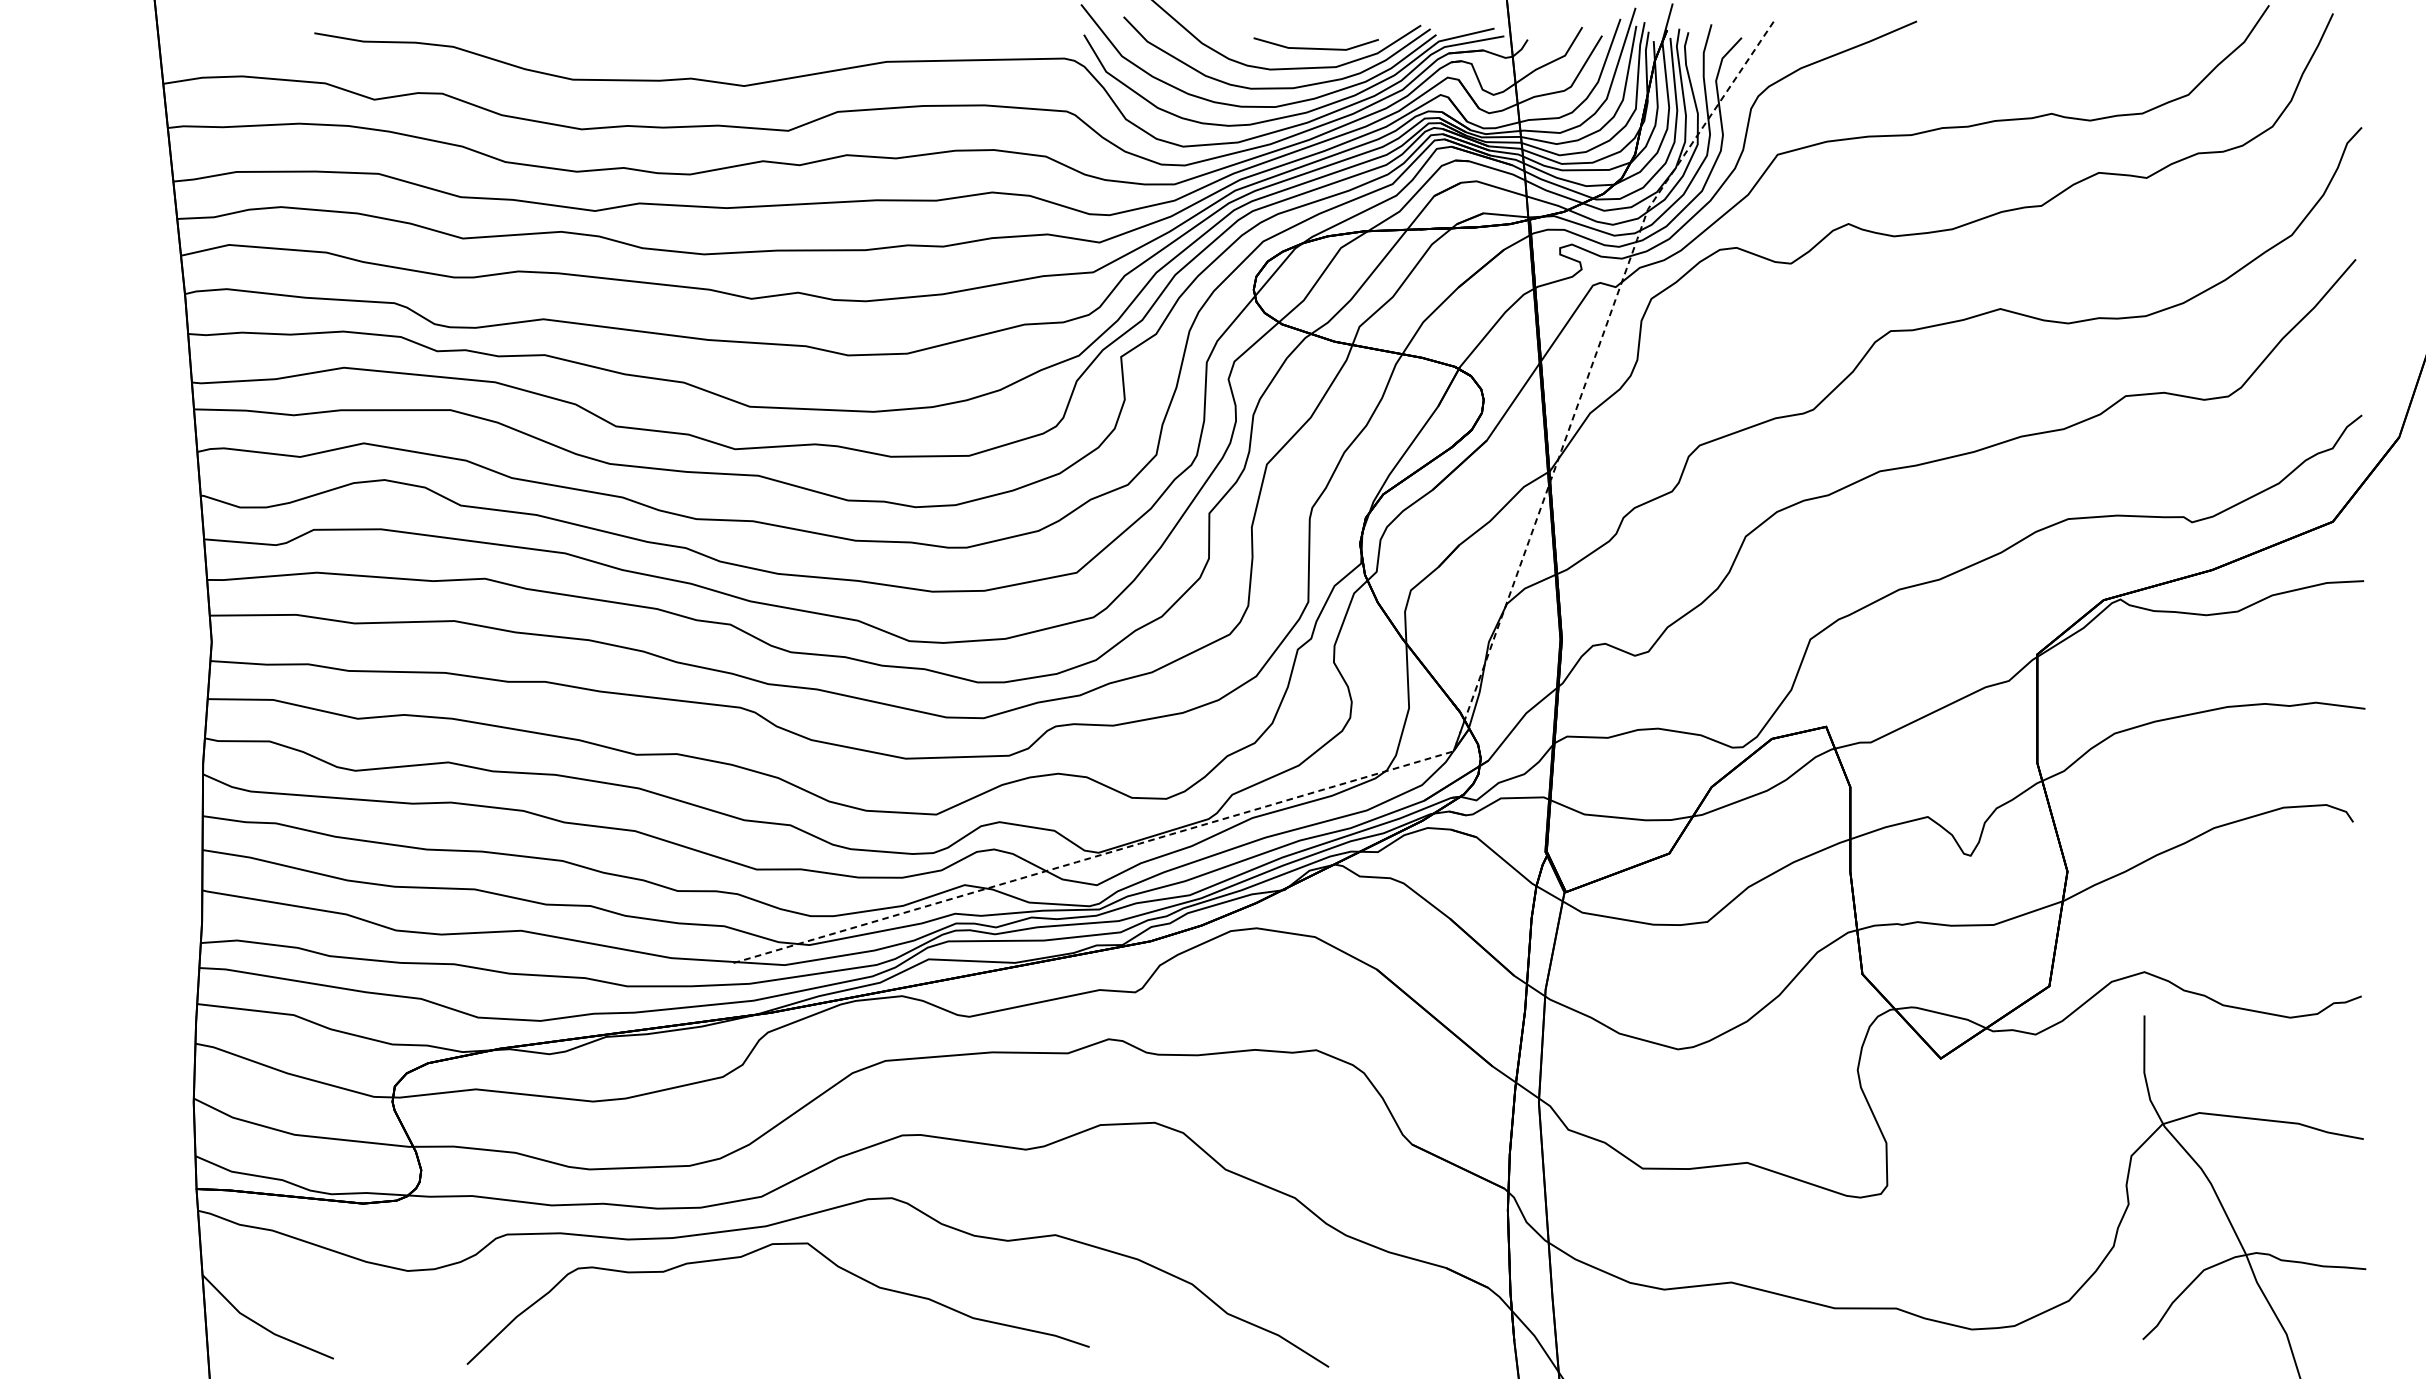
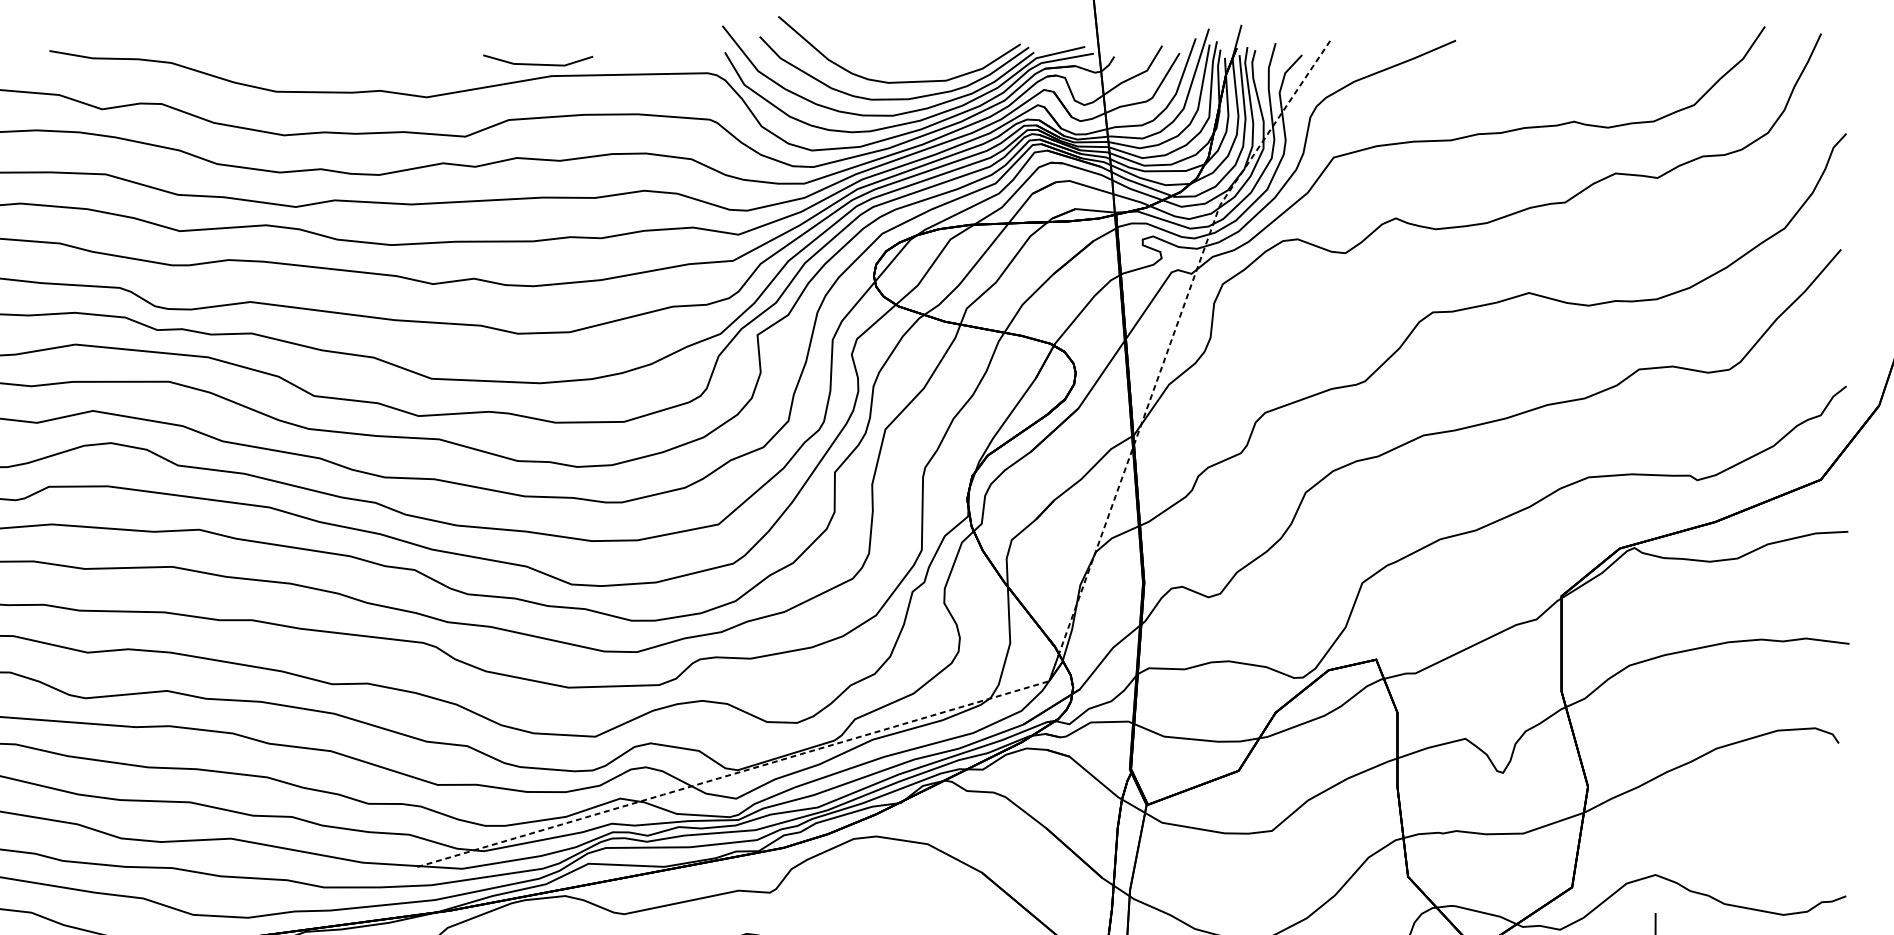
line: (1314, 47) -> (536, 63), moved

